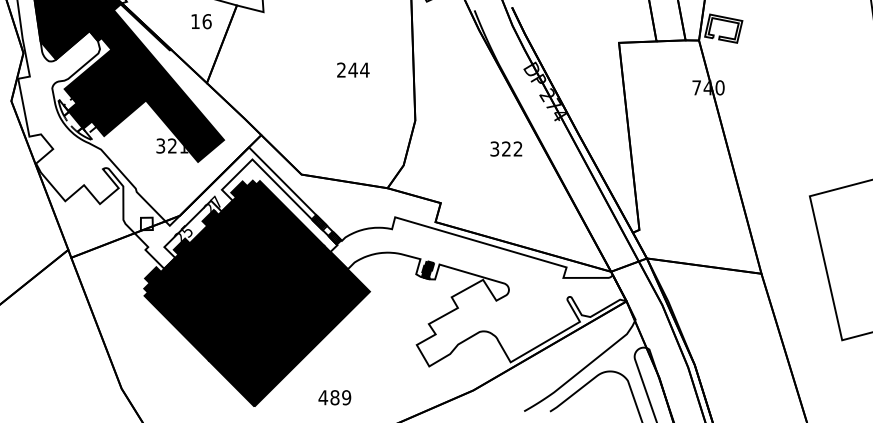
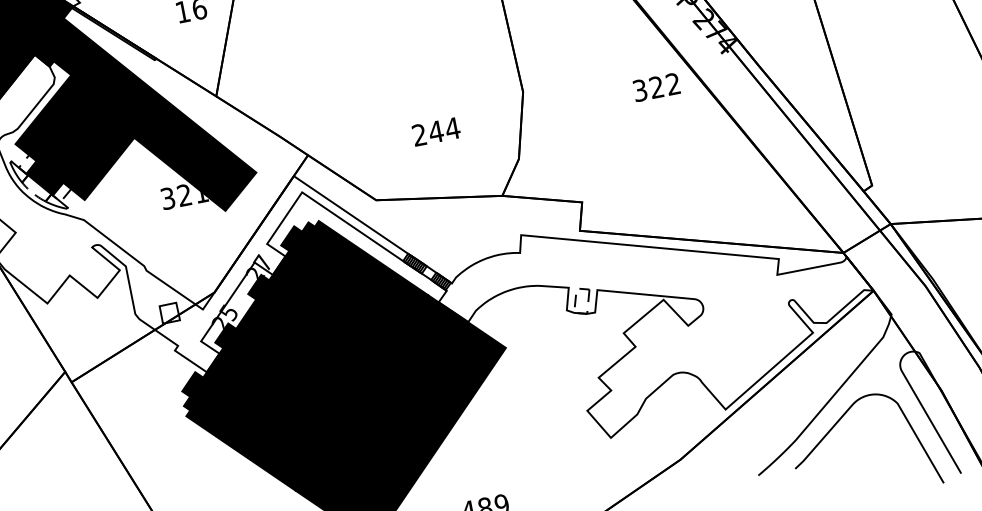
text: (353, 69) -> (436, 130), moved
text: (506, 148) -> (656, 86), moved
fill: (427, 269) -> (581, 300), removed

